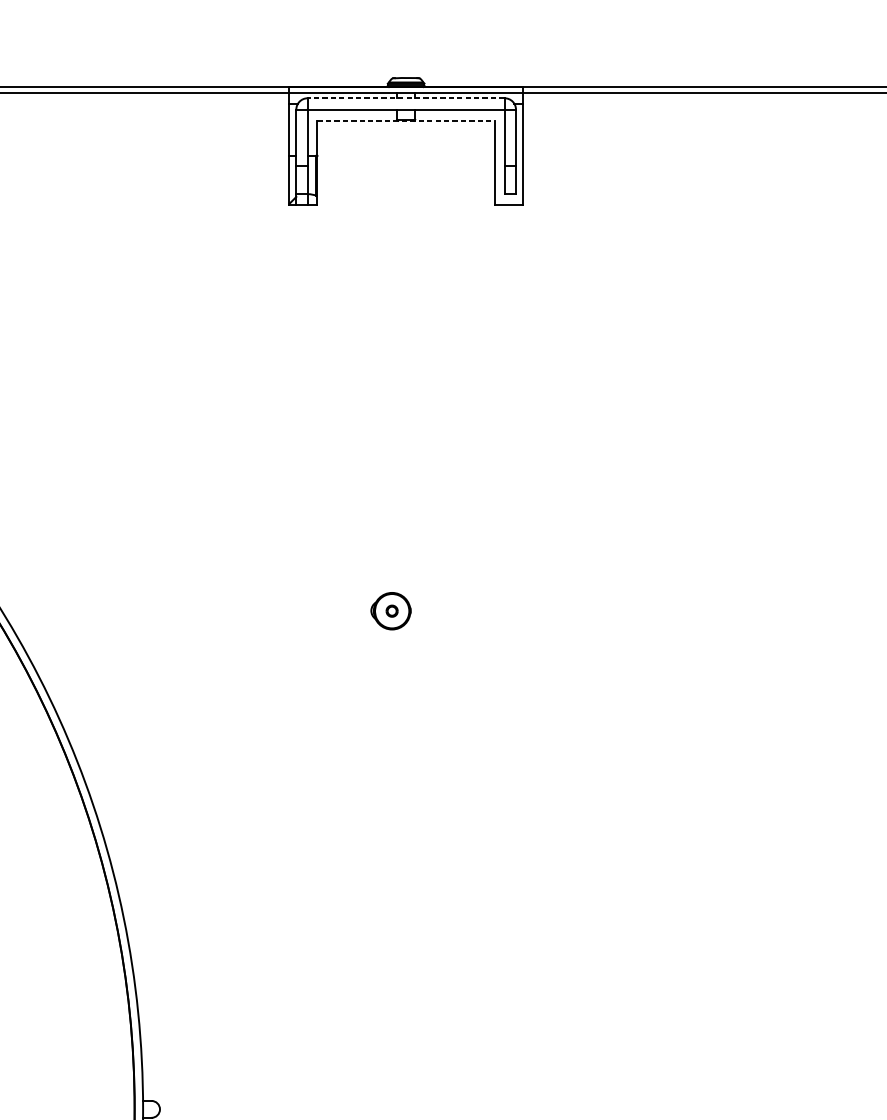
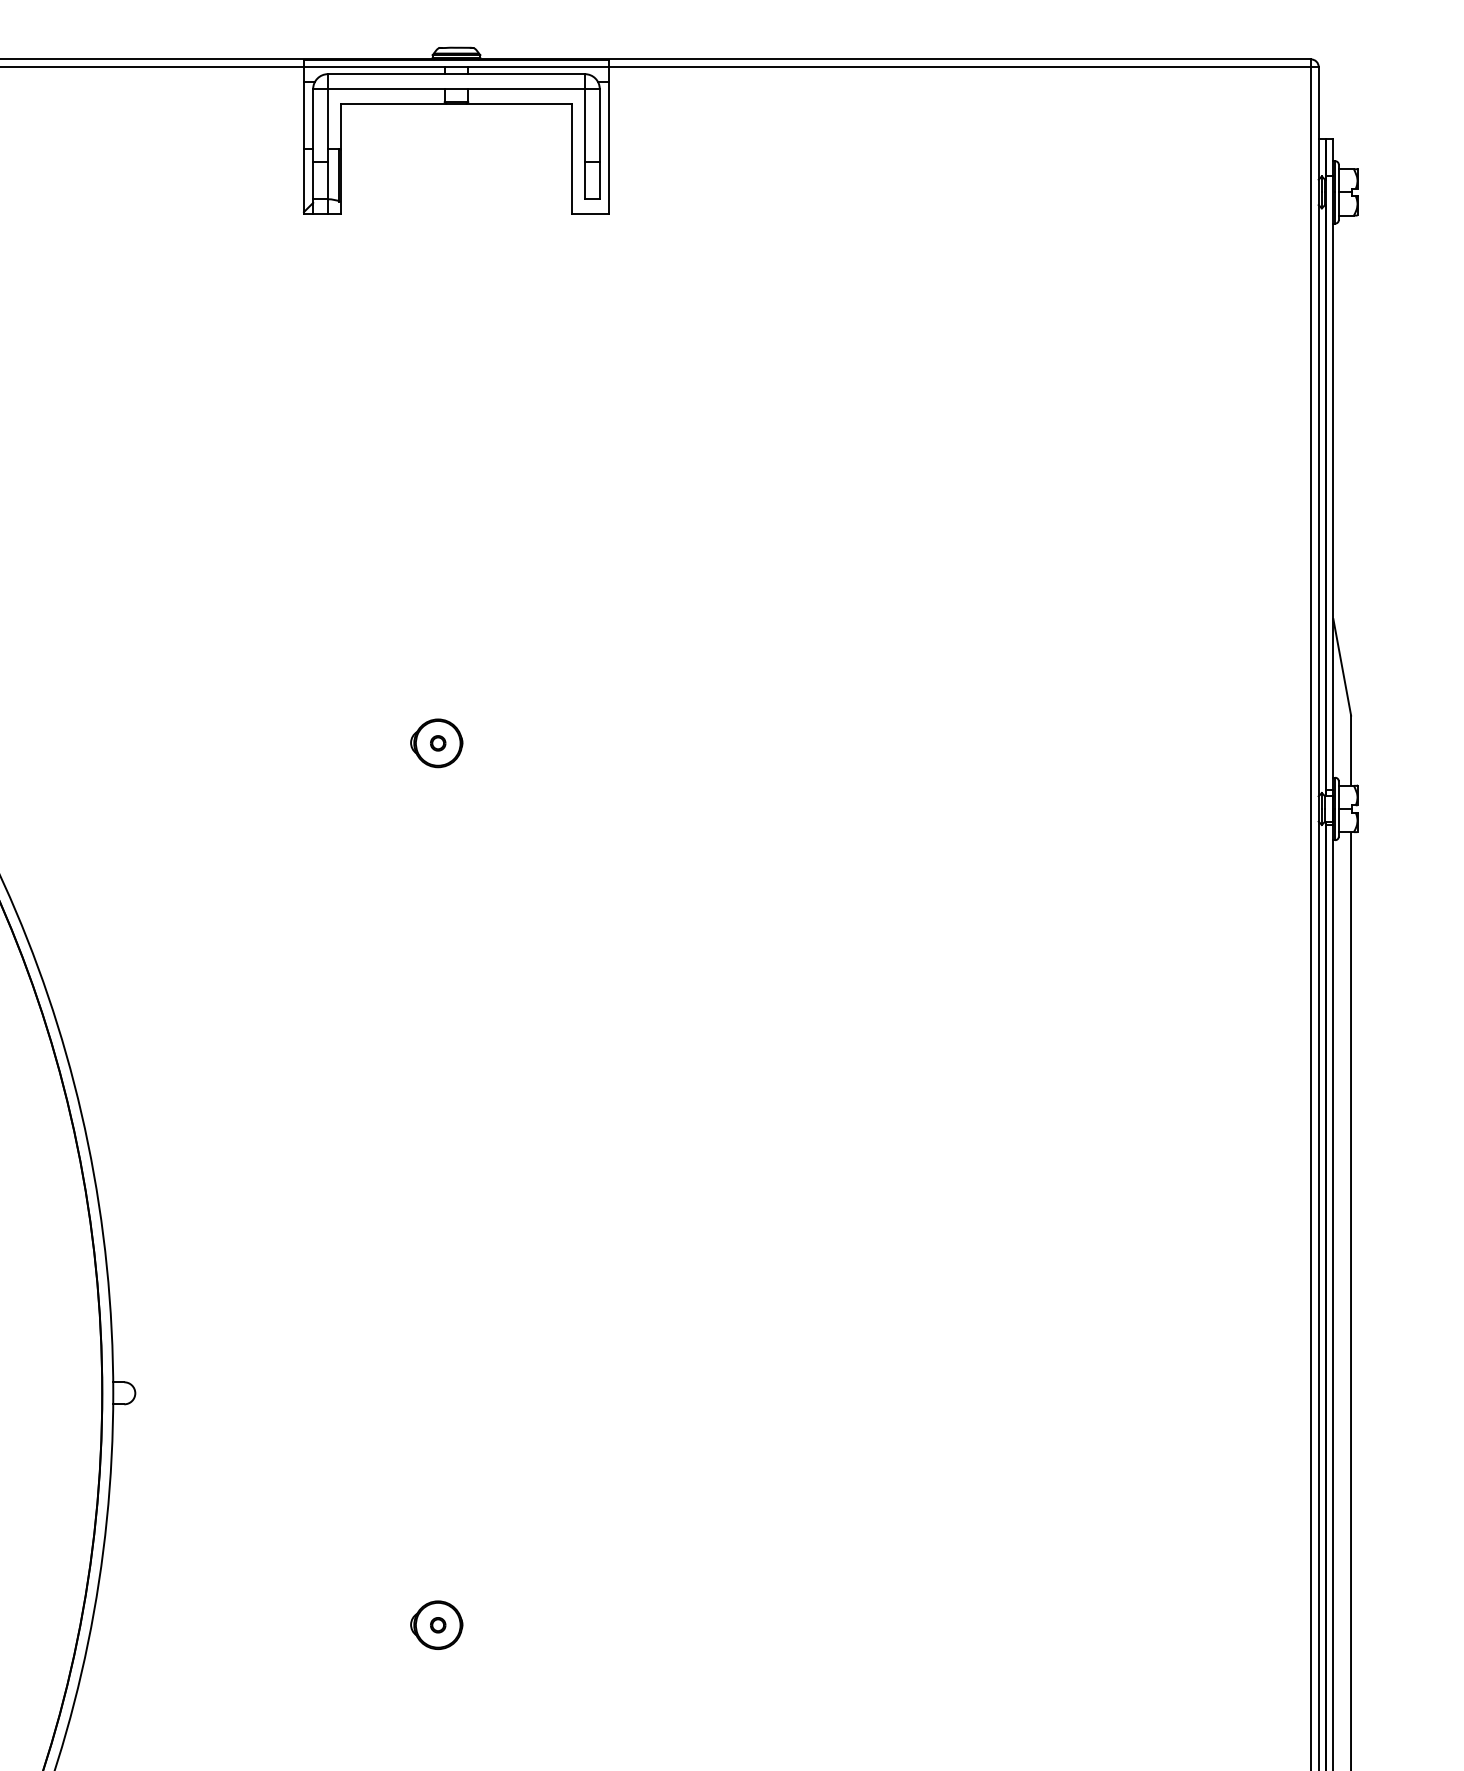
line: (405, 98) -> (455, 74), dashed -> solid
line: (406, 120) -> (456, 103), dashed -> solid

